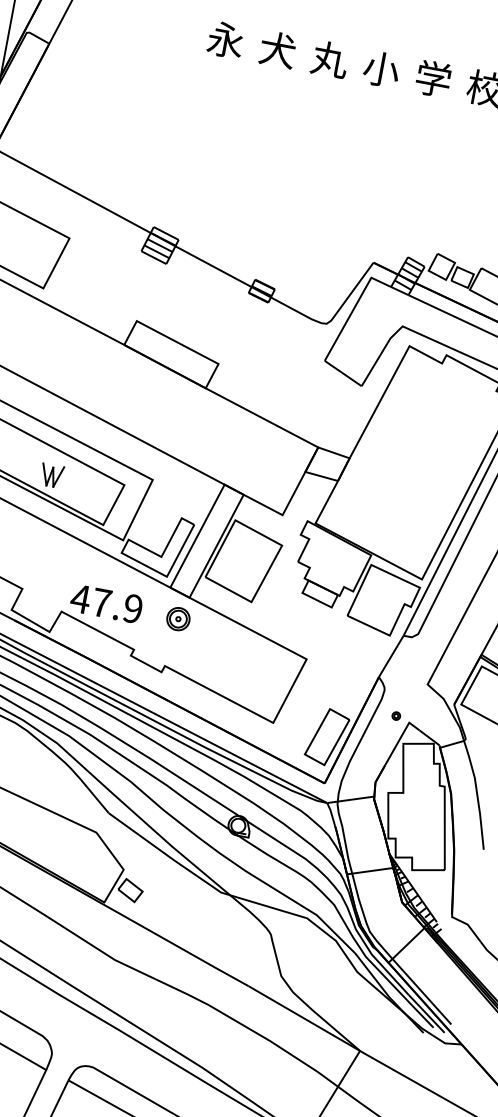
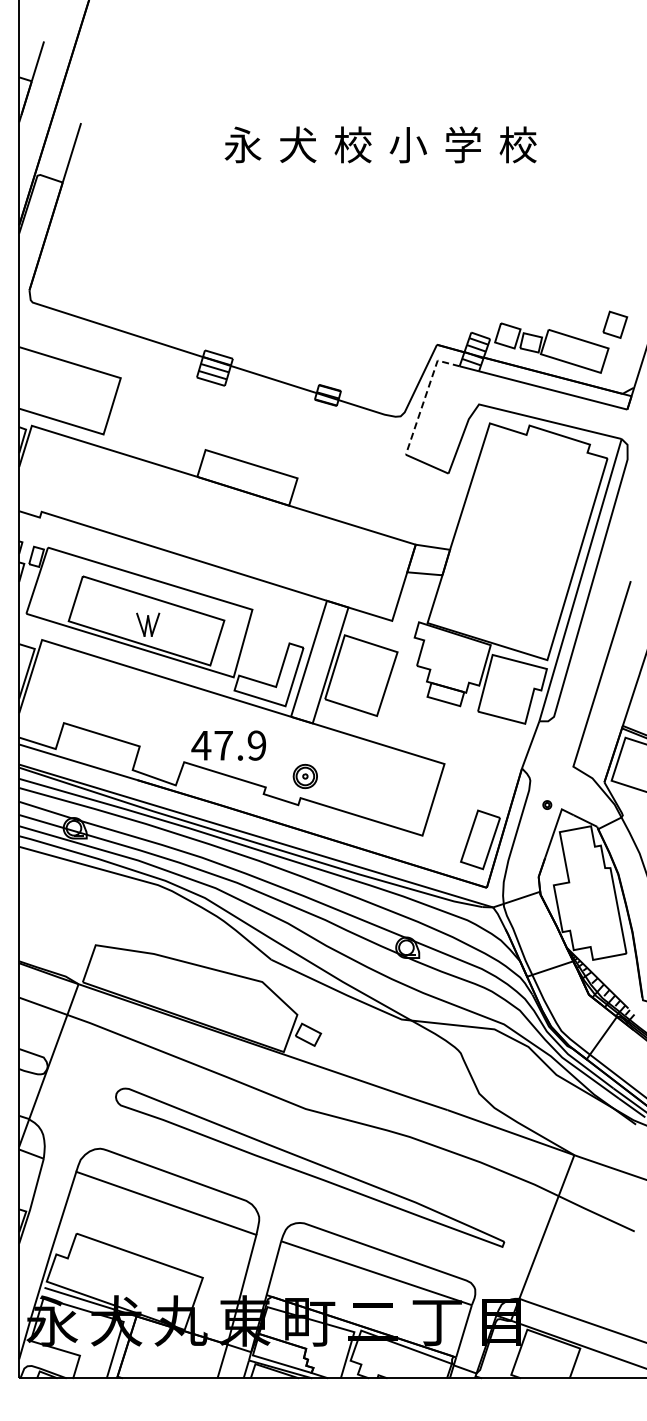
text: (330, 59) -> (353, 144), 丸 -> 校
line: (353, 309) -> (425, 396), solid -> dashed
part: (177, 618) -> (304, 775), moved

